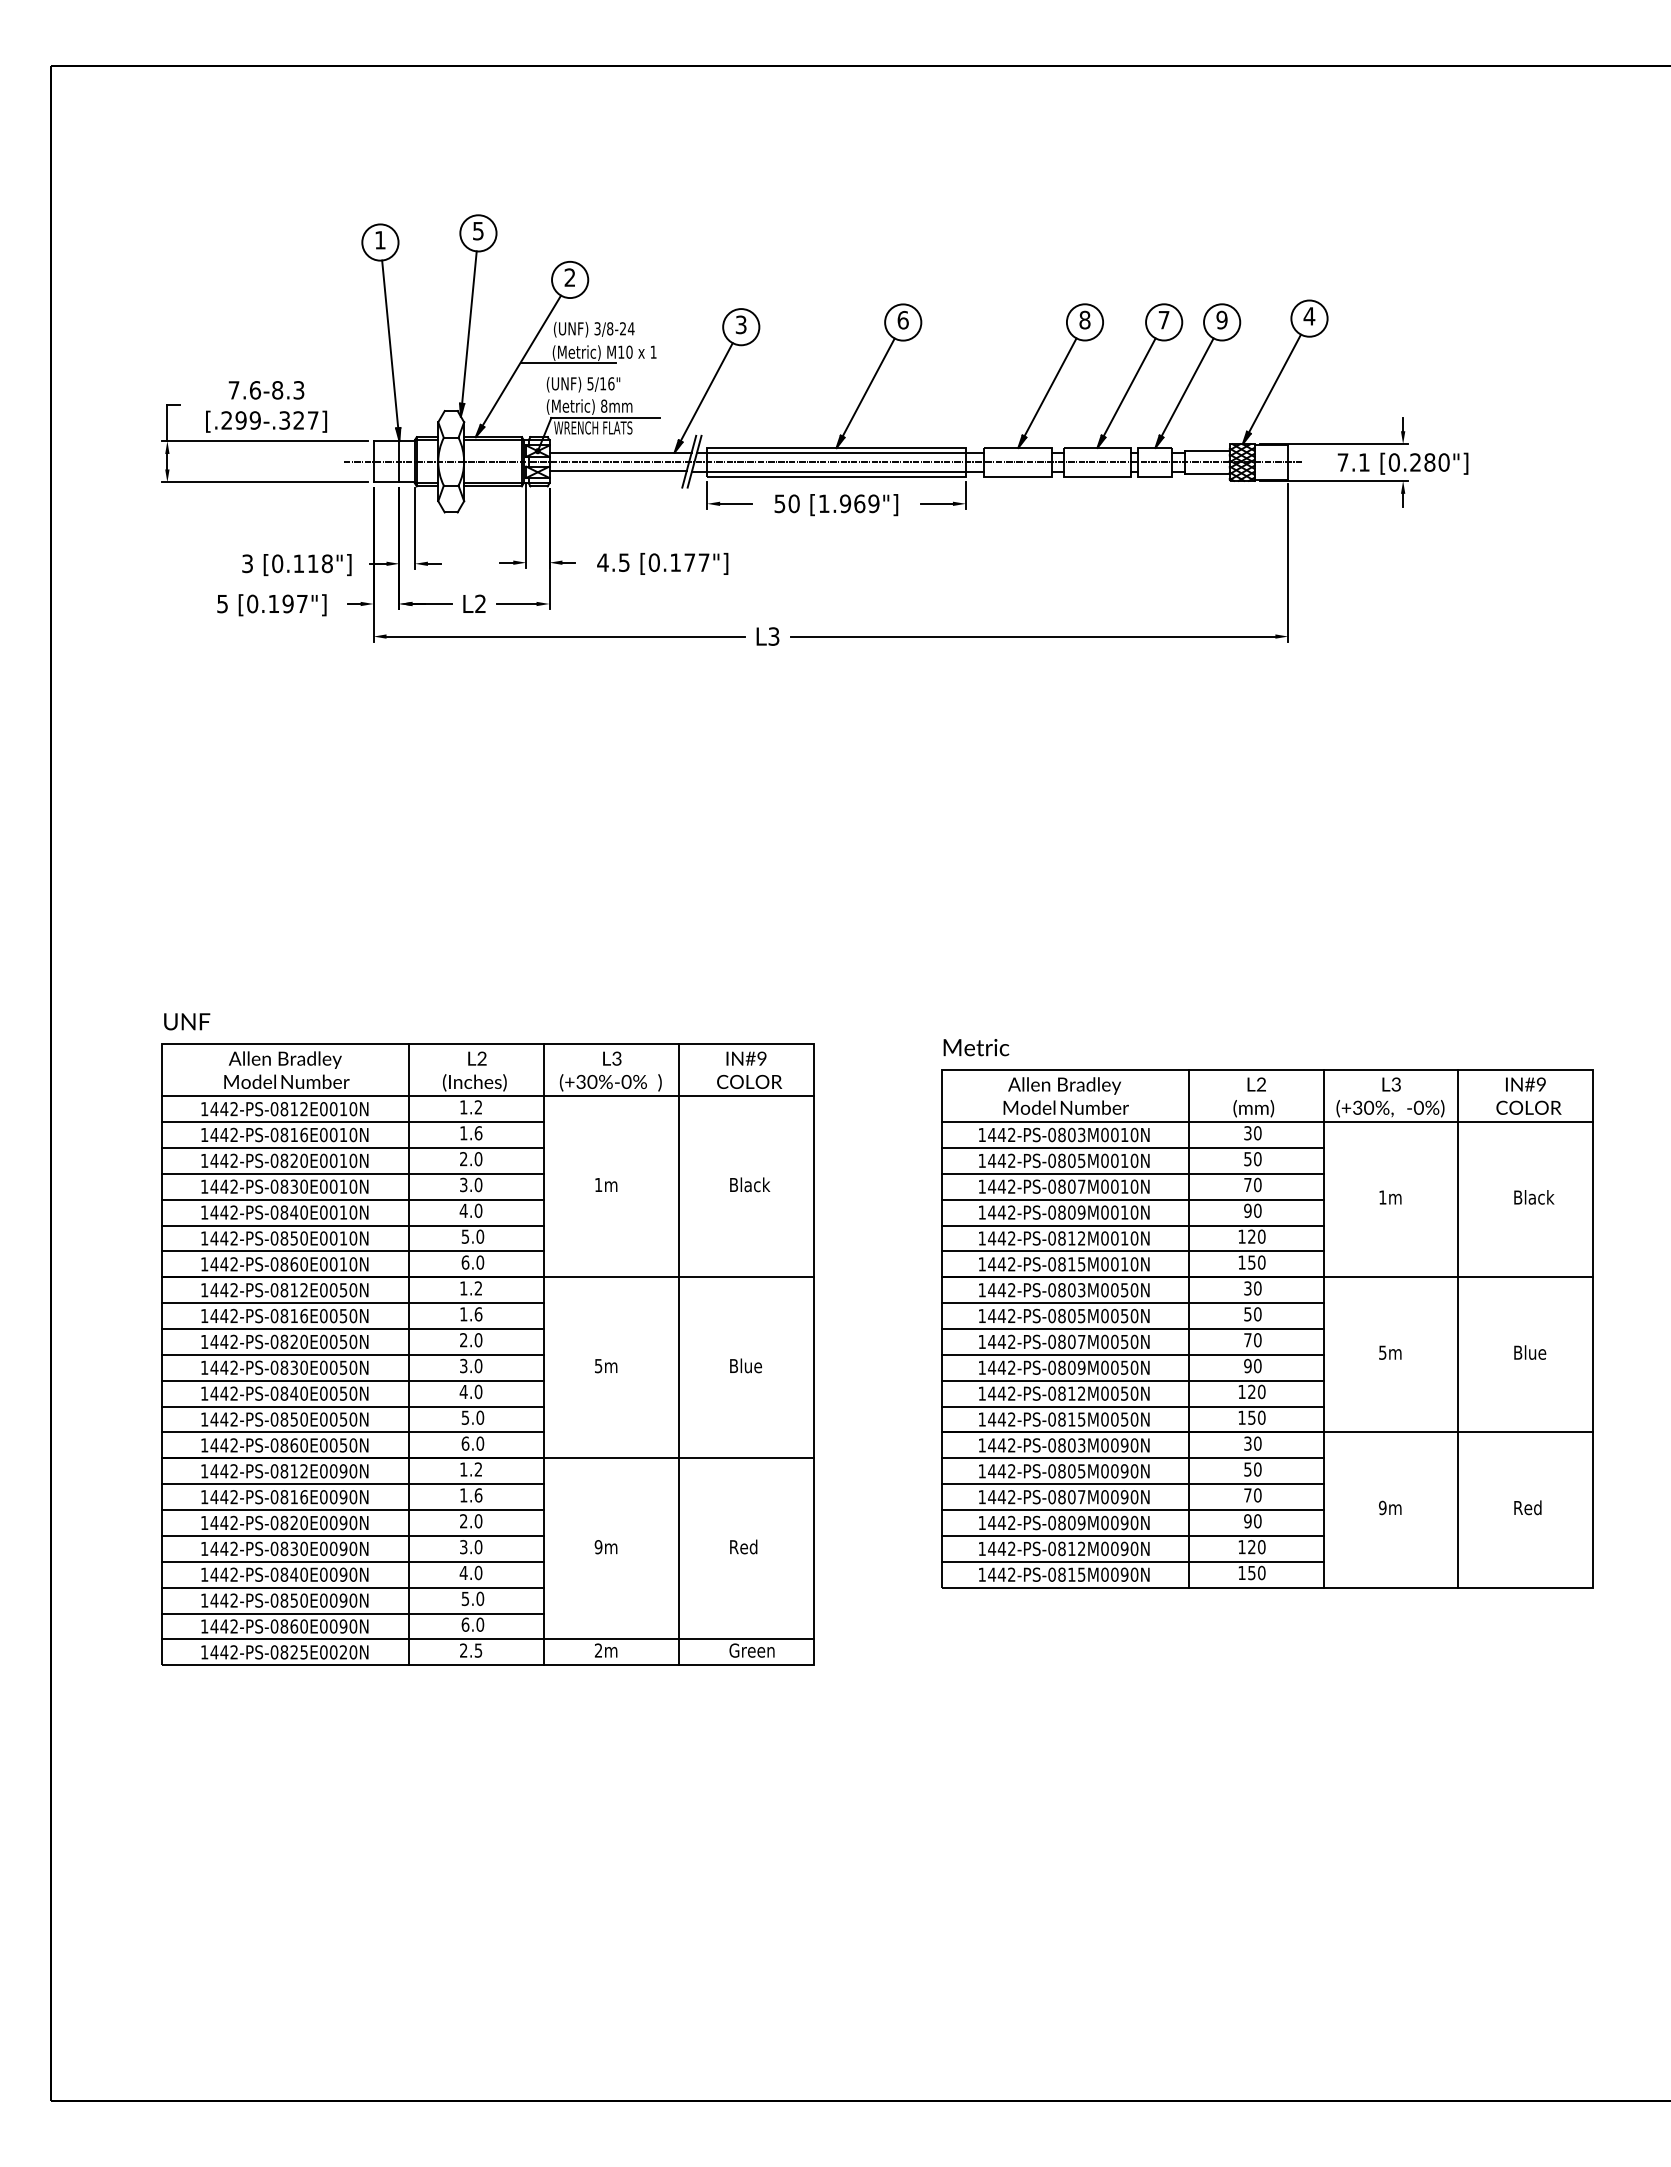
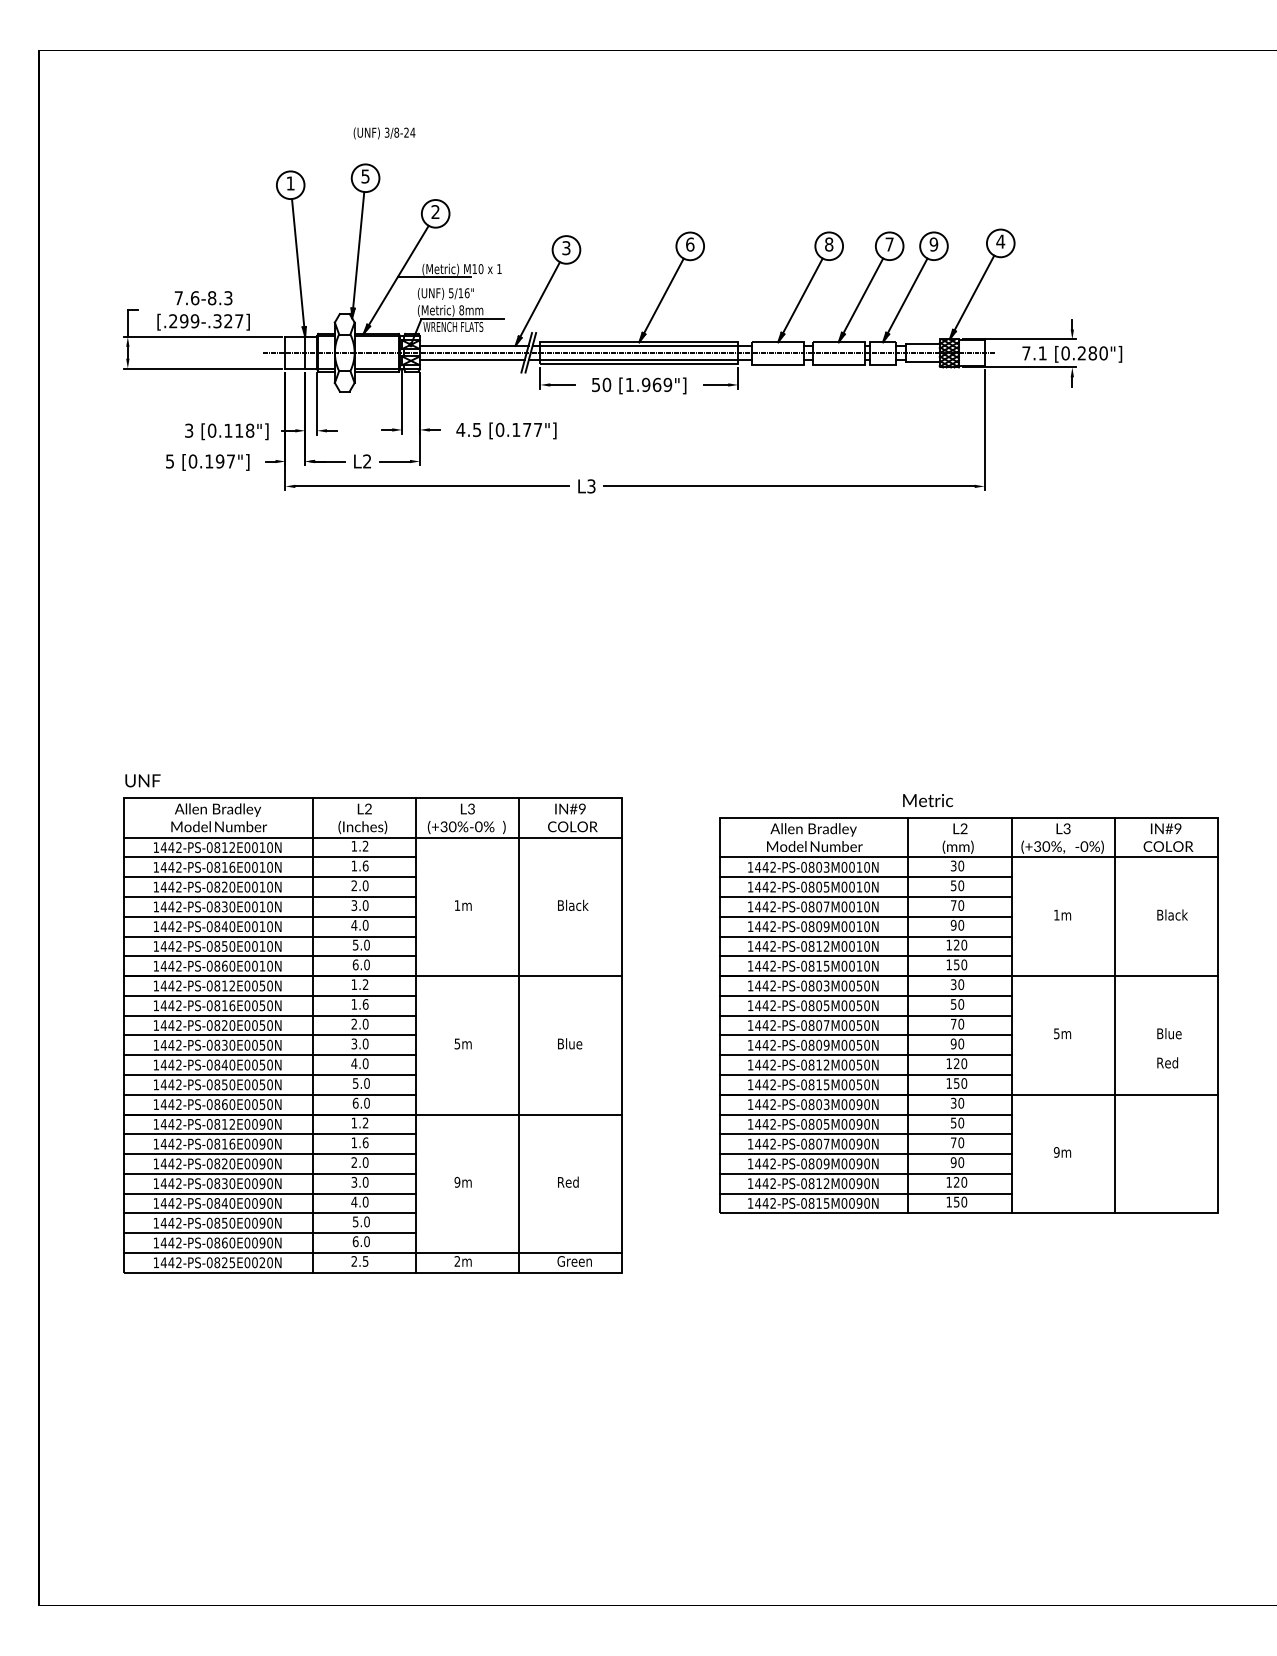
text: (594, 329) -> (384, 133), moved
text: (976, 1047) -> (928, 800), moved
text: (1527, 1507) -> (1167, 1062), moved

